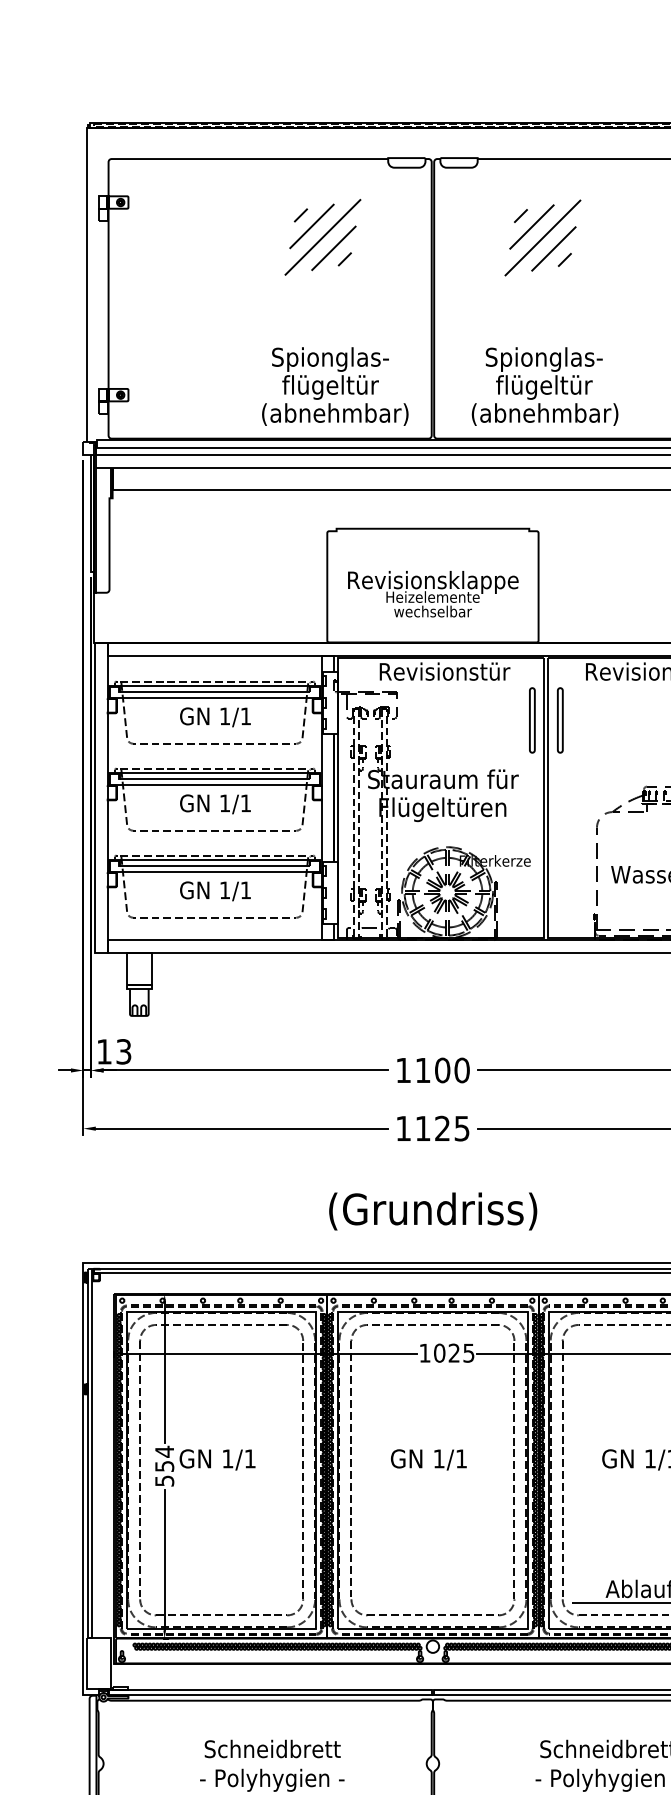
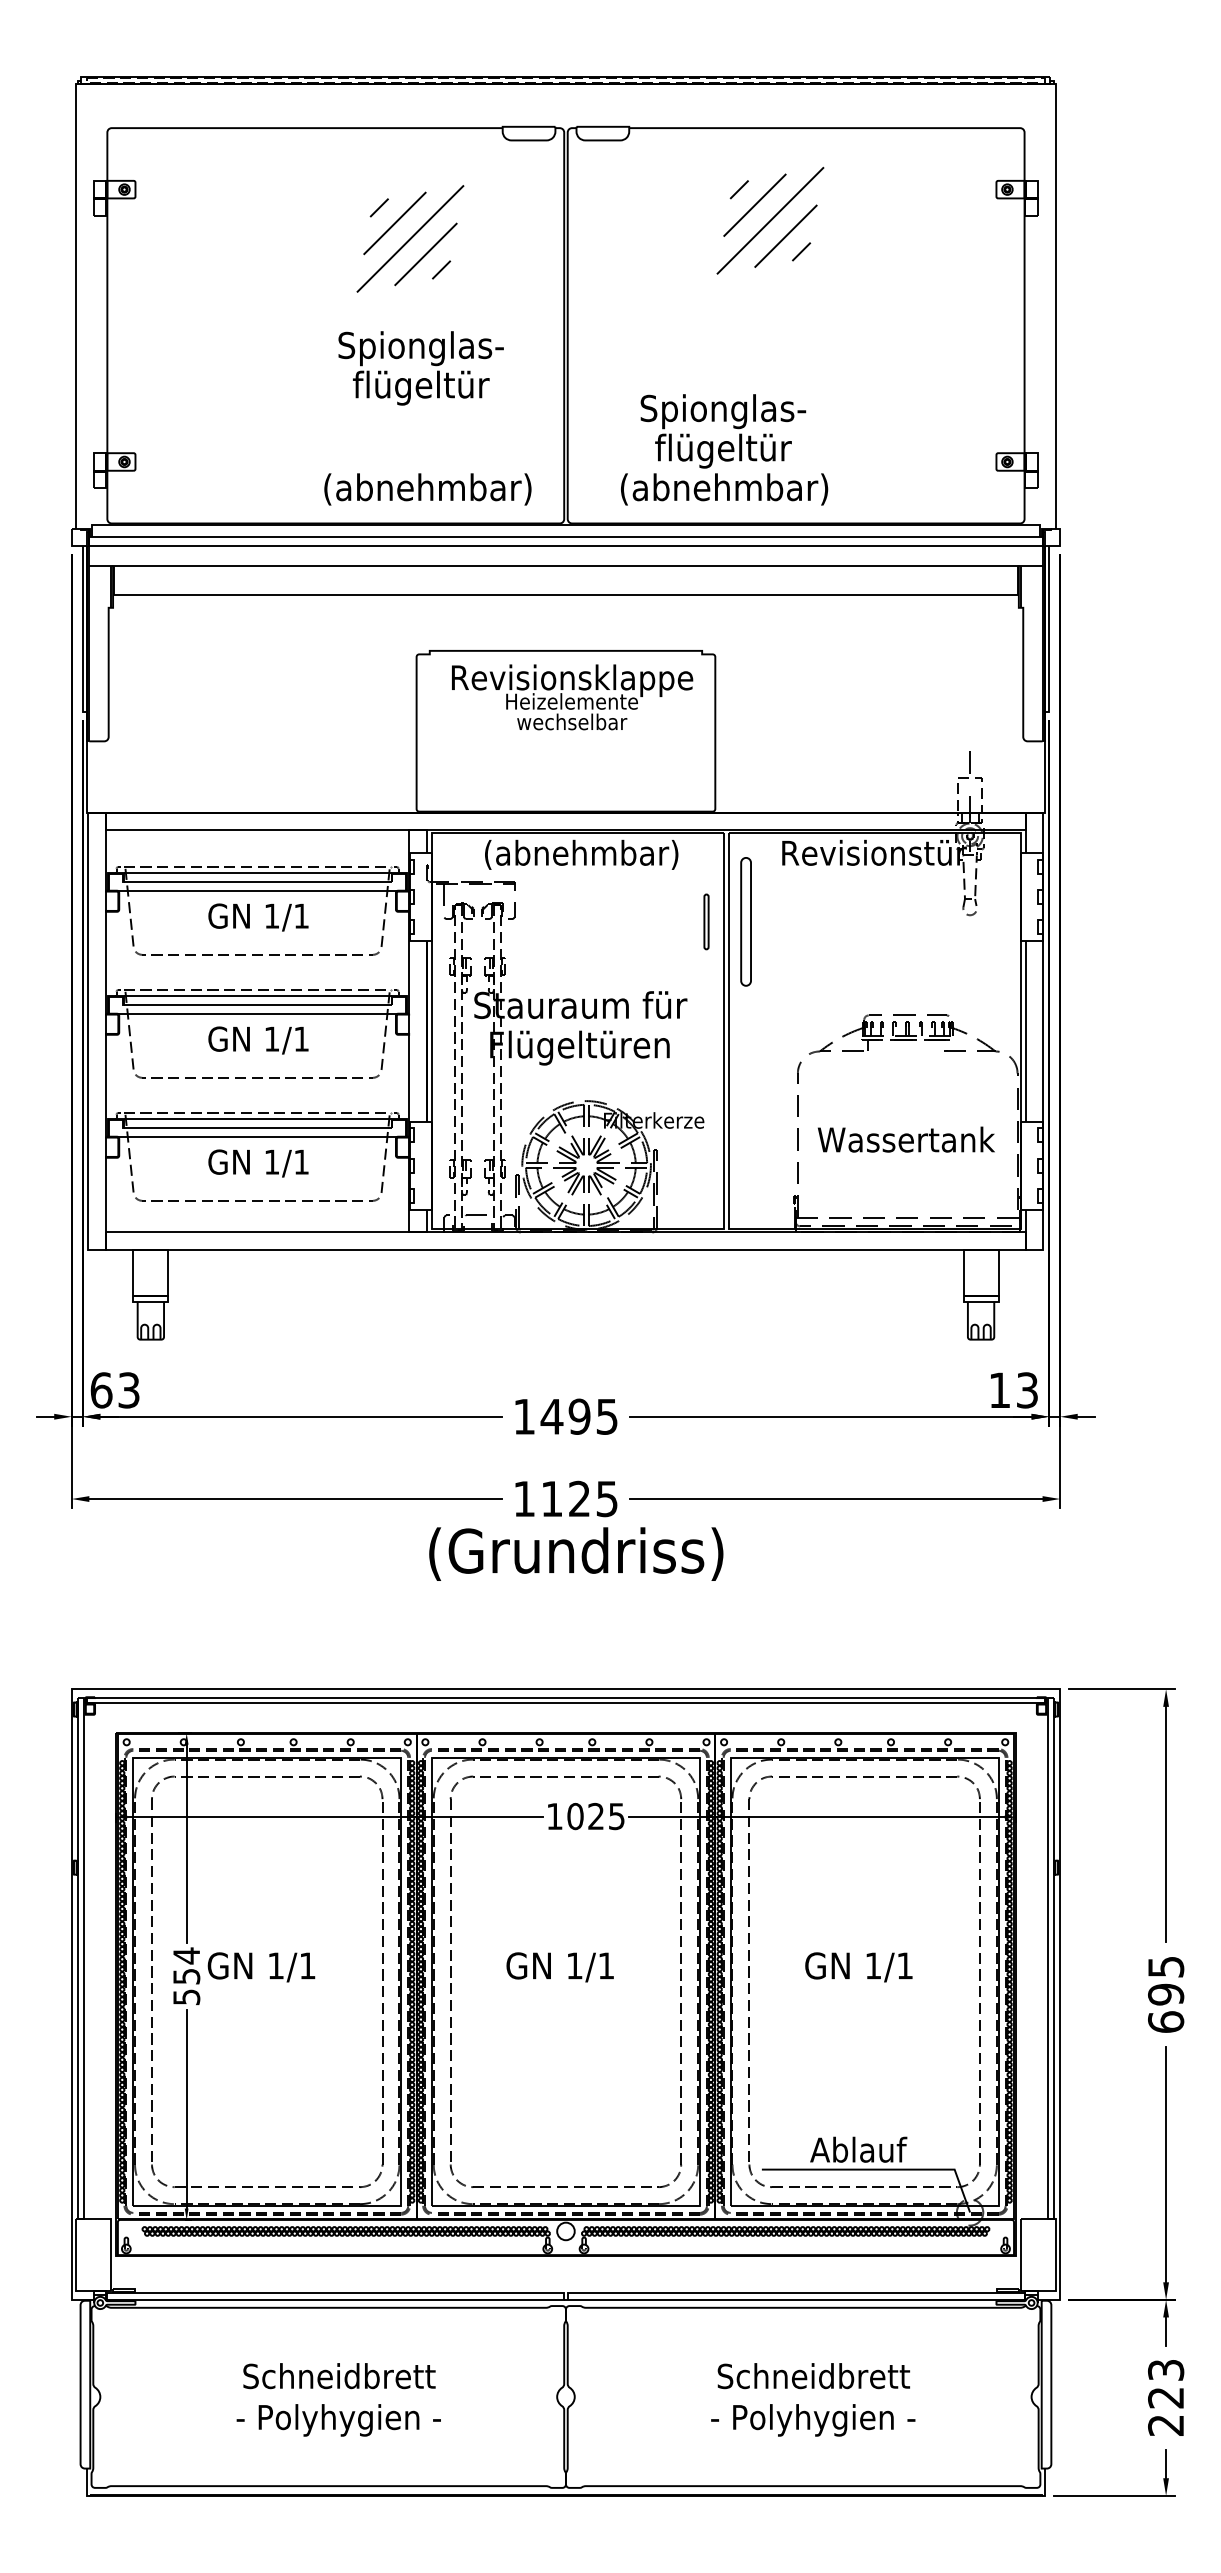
part: (542, 237) -> (770, 220), moved
text: (330, 373) -> (420, 368), moved
text: (433, 594) -> (572, 697), moved
text: (443, 672) -> (581, 854), Revisionstür -> (abnehmbar)
part: (532, 720) -> (706, 921), size x0.6
part: (559, 720) -> (745, 921), size x1.4
text: (104, 1051) -> (101, 1390), 13 -> 63
text: (442, 1070) -> (579, 1416), 1100 -> 1495
text: (433, 1211) -> (576, 1553), moved

